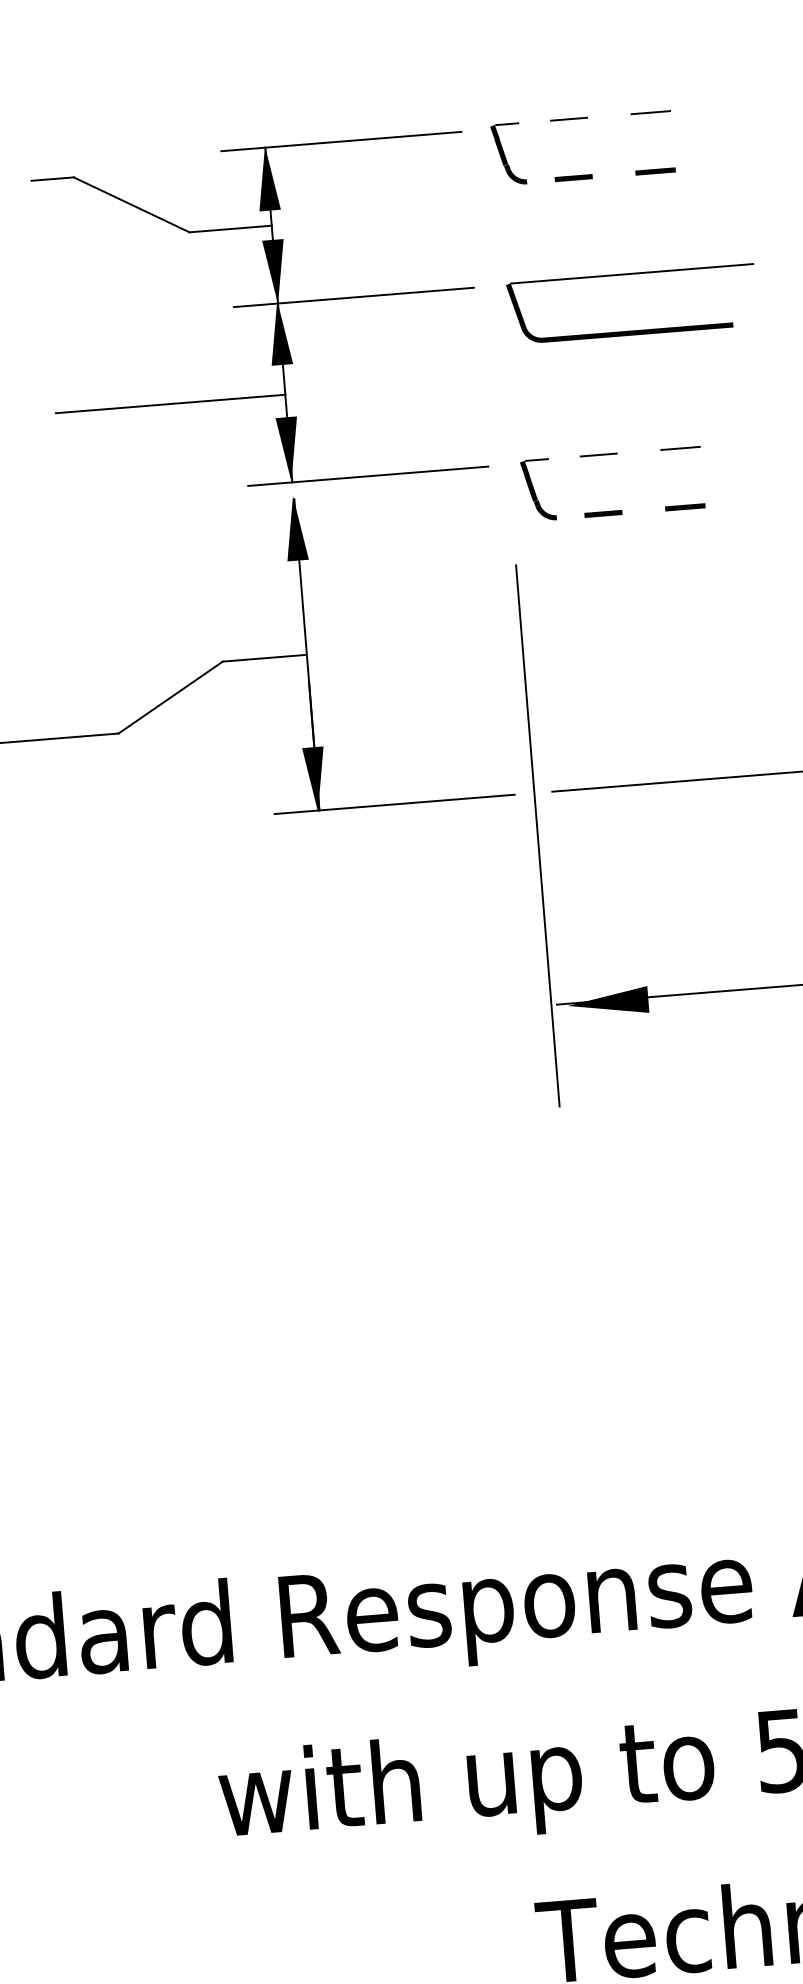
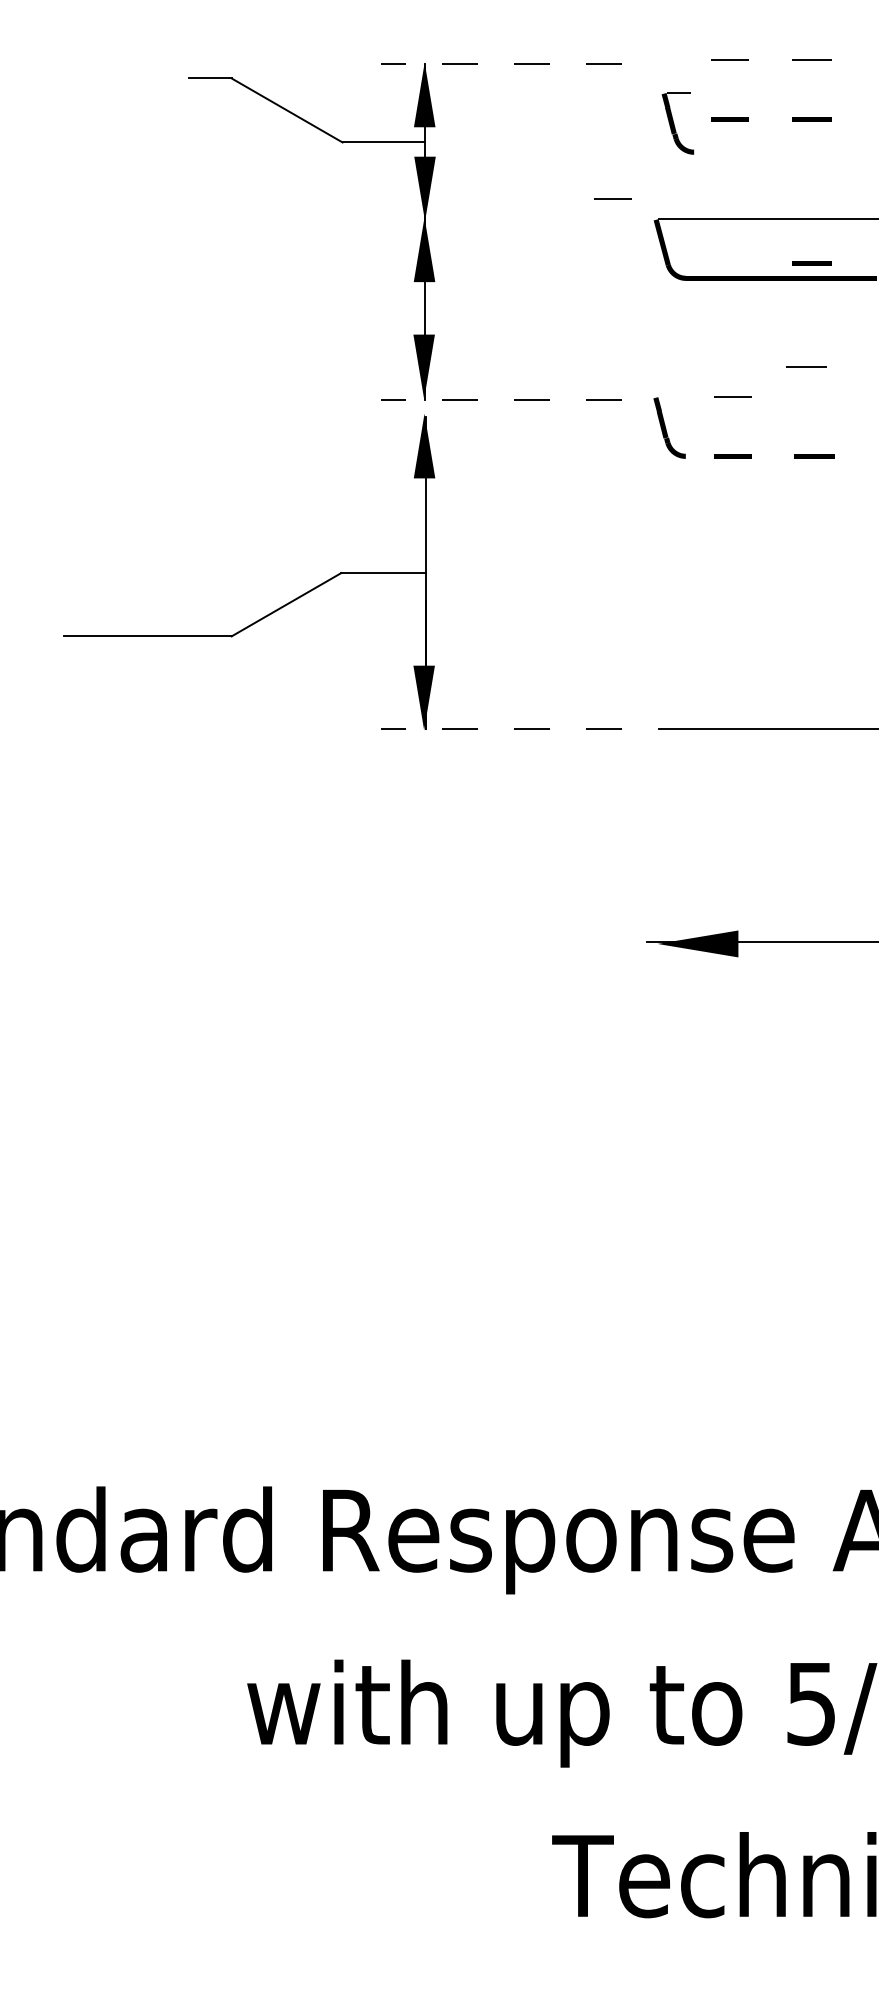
line: (340, 141) -> (500, 64), solid -> dashed
part: (508, 154) -> (677, 123), moved
line: (463, 266) -> (612, 198), added
line: (353, 297) -> (500, 220), removed
line: (666, 315) -> (811, 263), added
line: (170, 404) -> (309, 312), removed
line: (680, 447) -> (806, 366), moved
line: (536, 460) -> (670, 397), removed
line: (367, 475) -> (500, 399), solid -> dashed
line: (394, 804) -> (500, 729), solid -> dashed
line: (537, 835) -> (641, 771), removed

